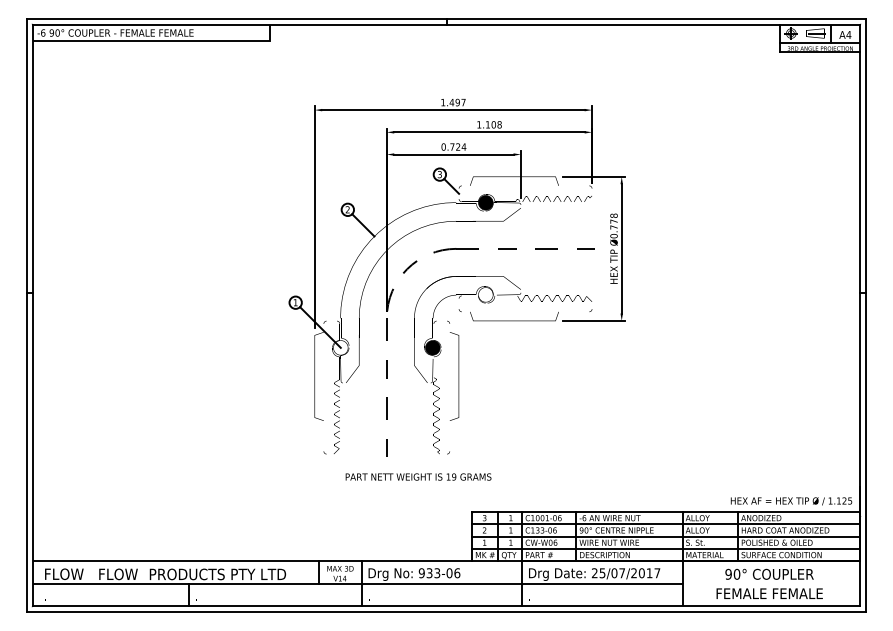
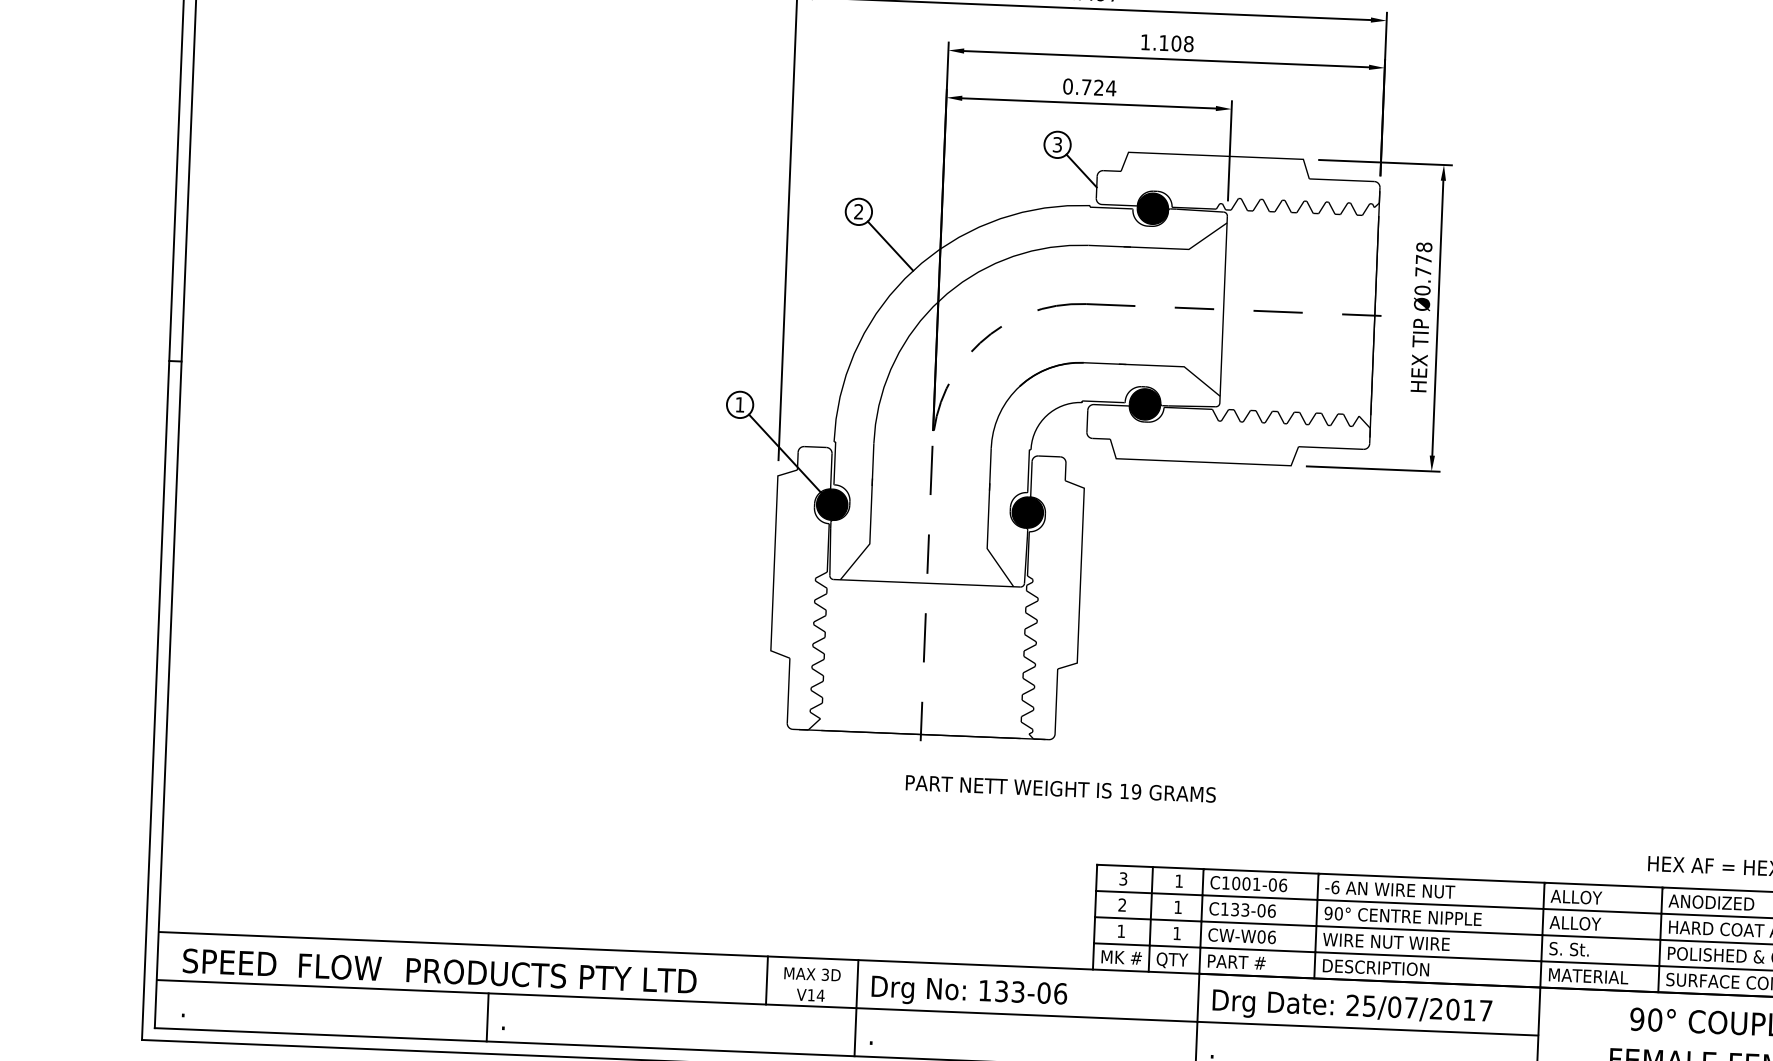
fill: (485, 294) -> (1144, 403), added
fill: (340, 347) -> (831, 503), added
text: (418, 476) -> (1060, 787), moved
text: (421, 573) -> (984, 991), 933-06 -> 133-06
text: (66, 574) -> (229, 963), FLOW -> SPEED

